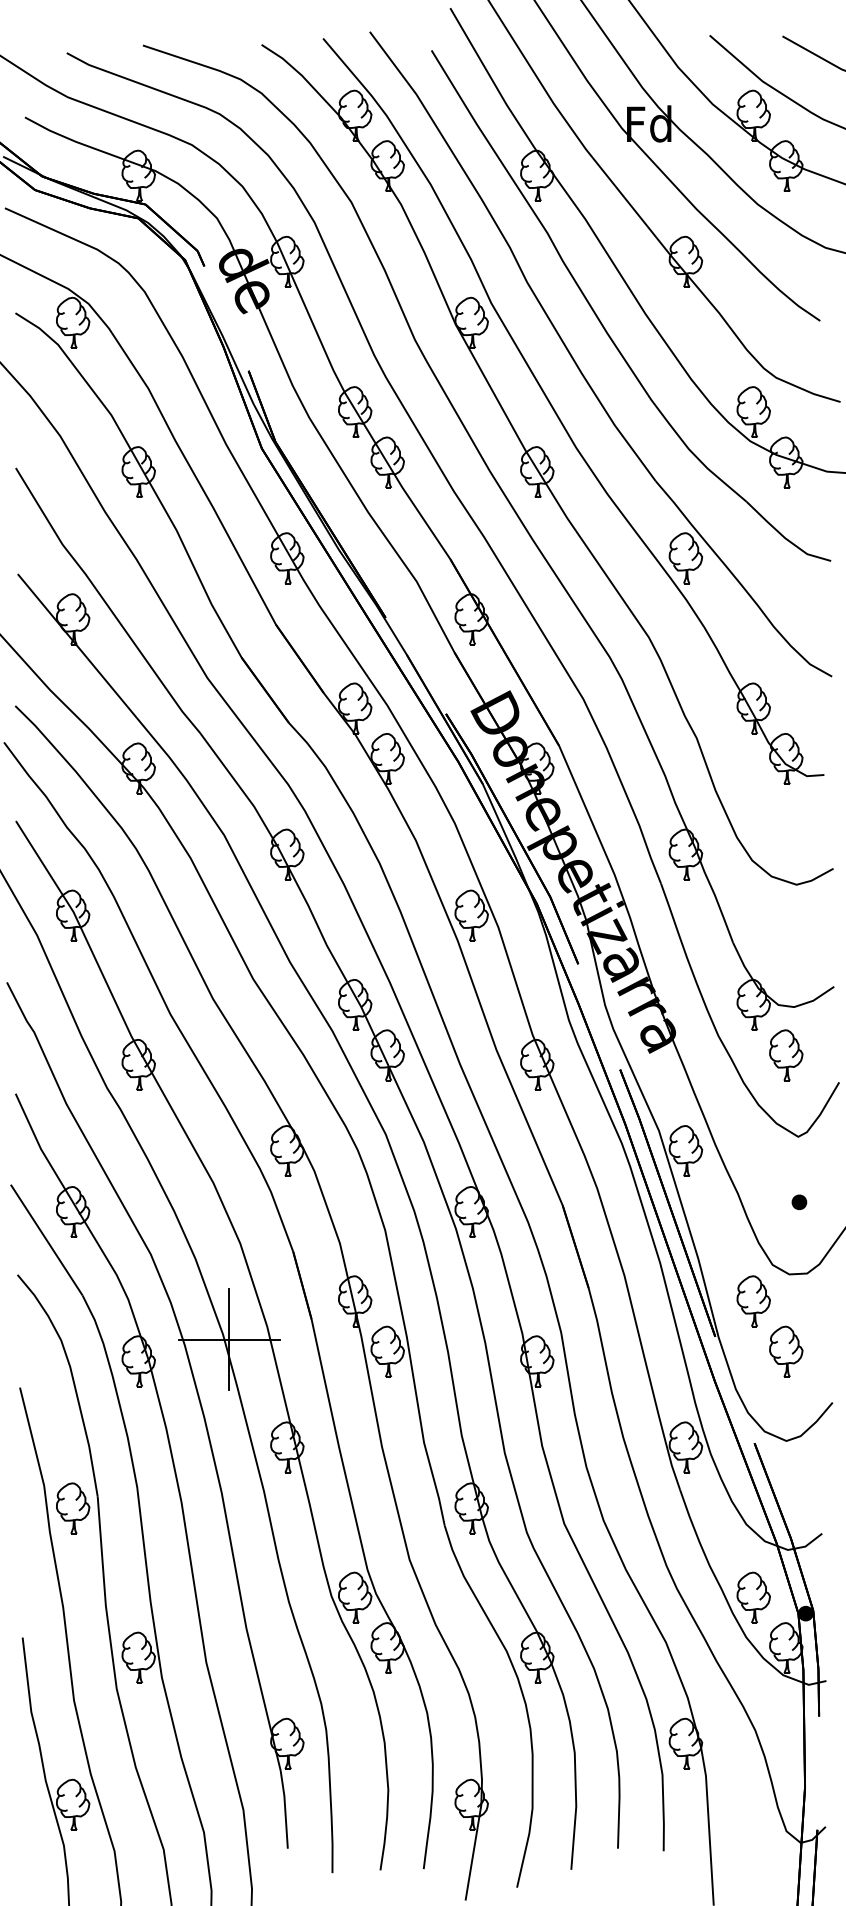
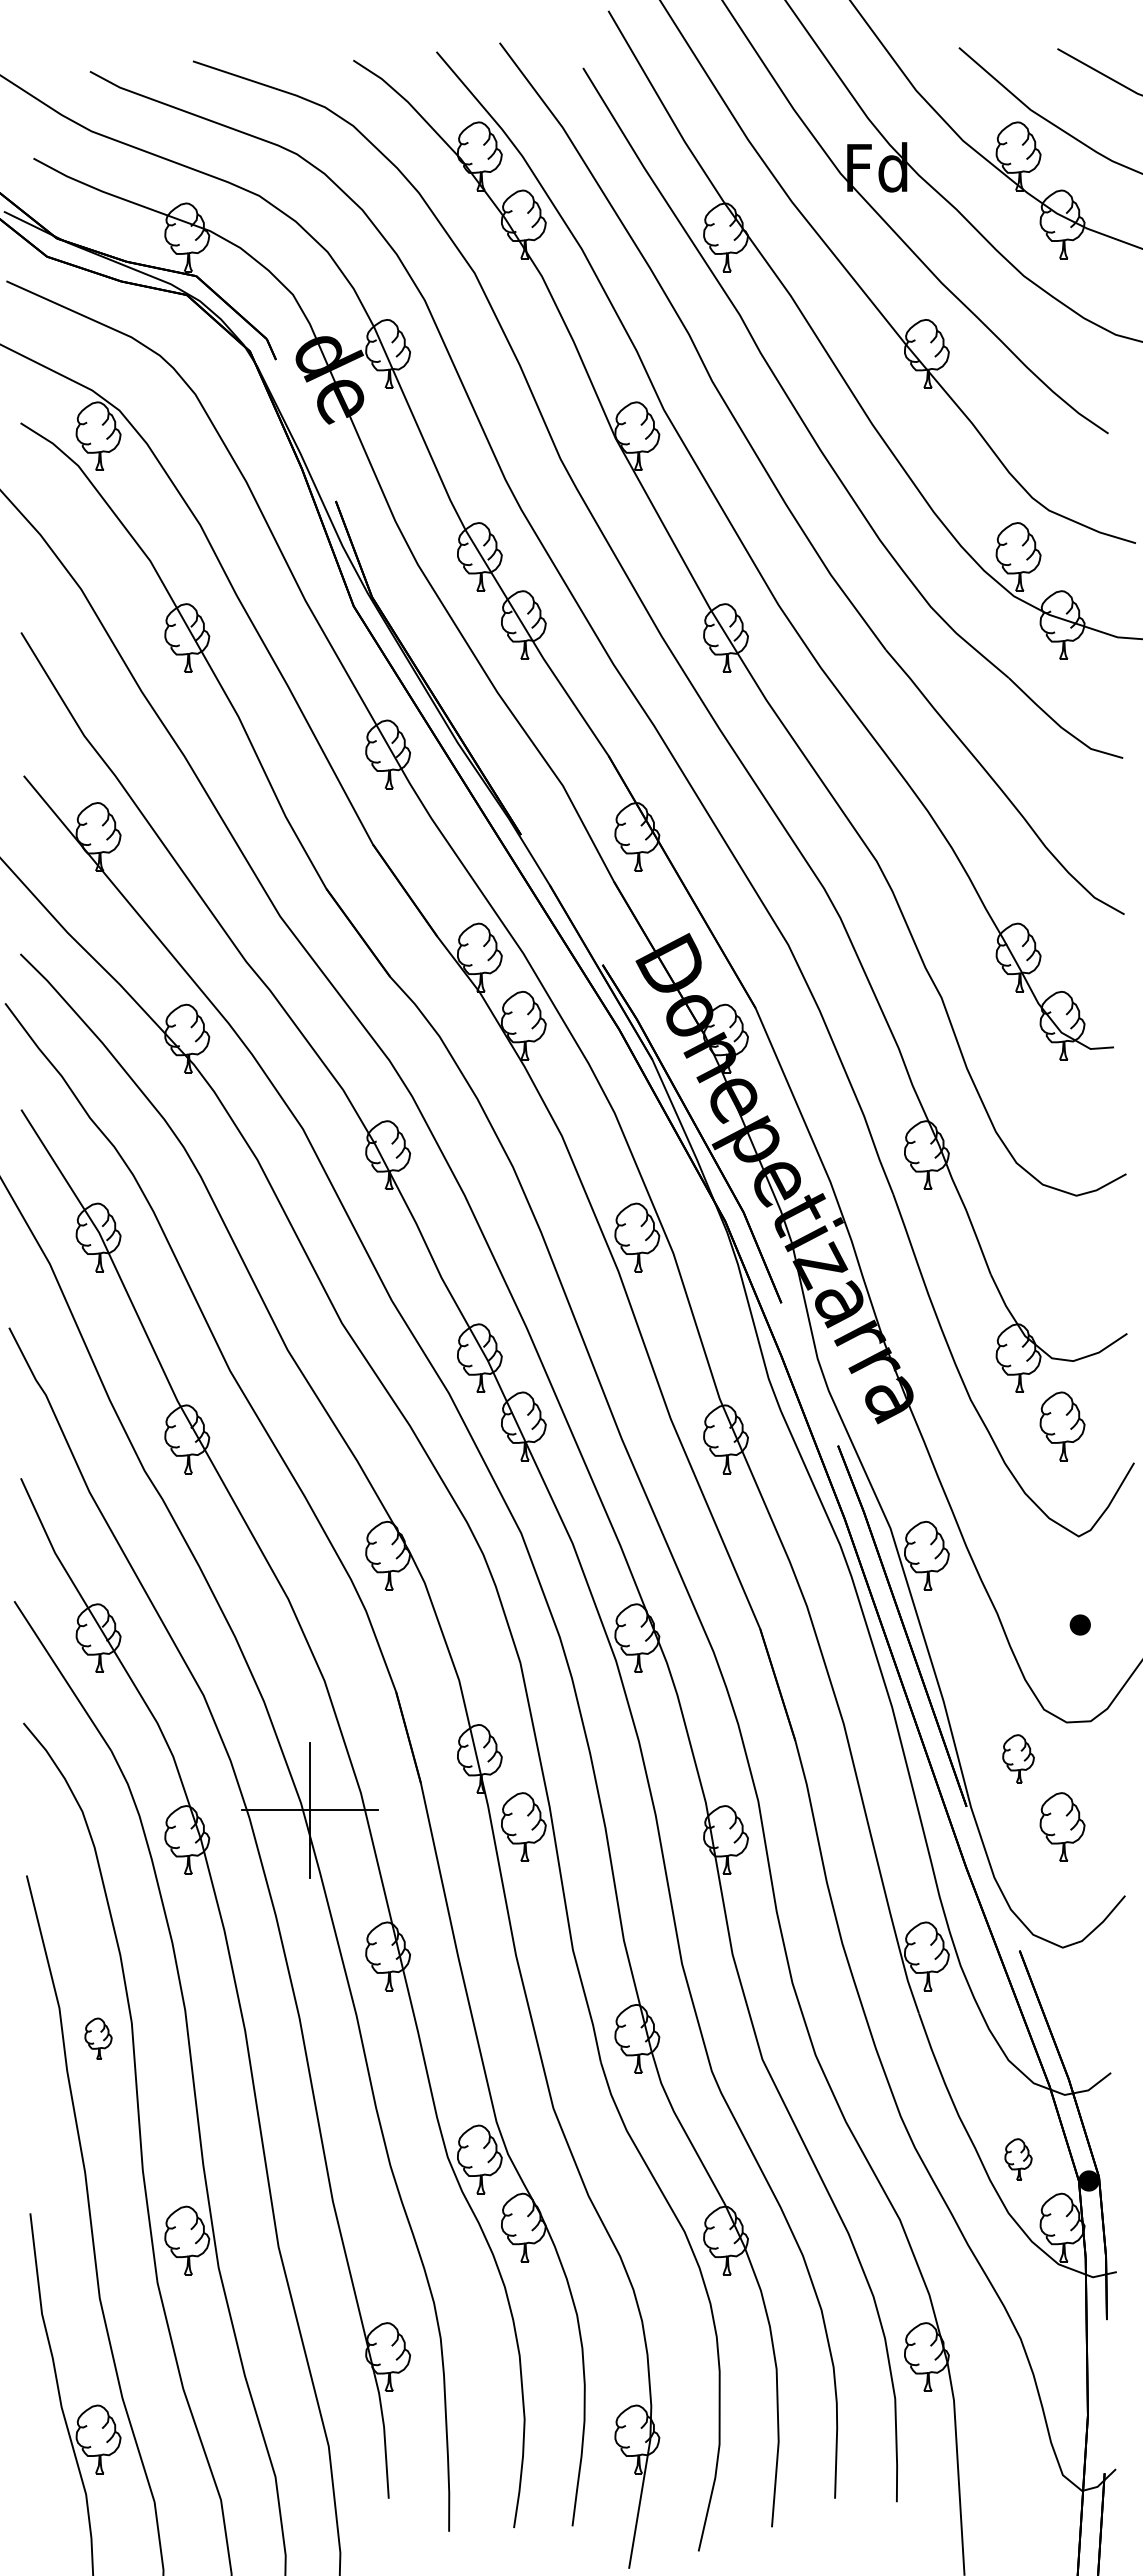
part: (685, 558) -> (926, 754), removed
part: (753, 1301) -> (1018, 1758), size x0.7
part: (73, 1508) -> (98, 2038), size x0.6
part: (753, 1597) -> (1018, 2159), size x0.6

